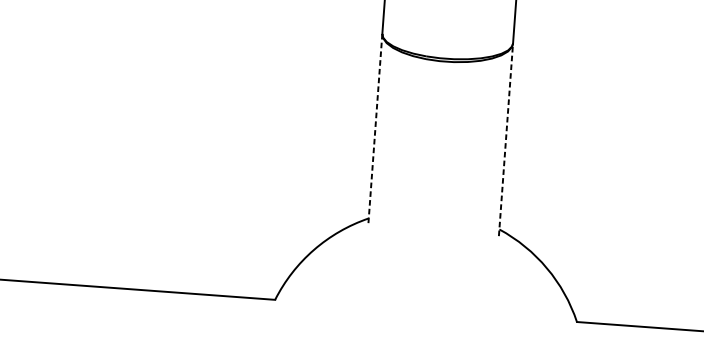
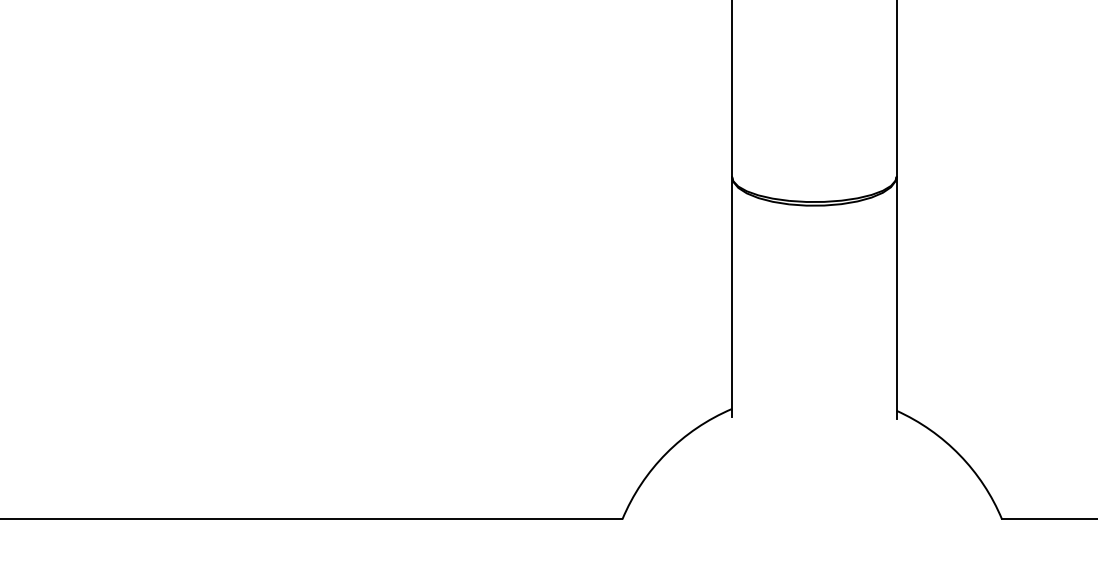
line: (375, 129) -> (732, 297), dashed -> solid
line: (505, 139) -> (896, 297), dashed -> solid

